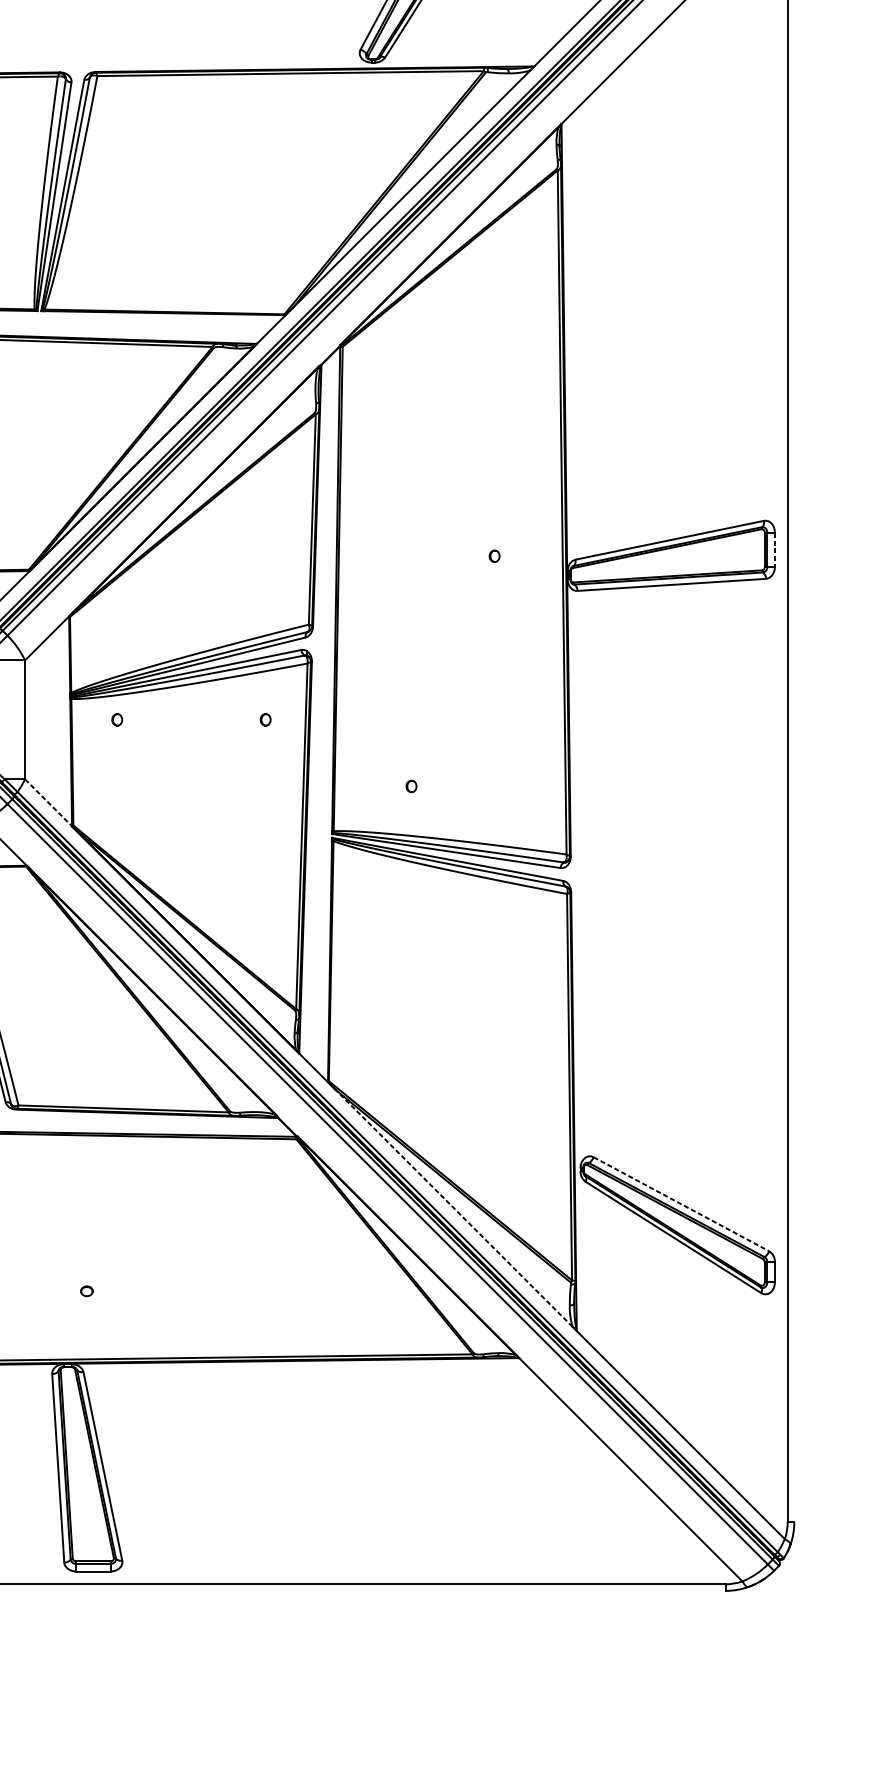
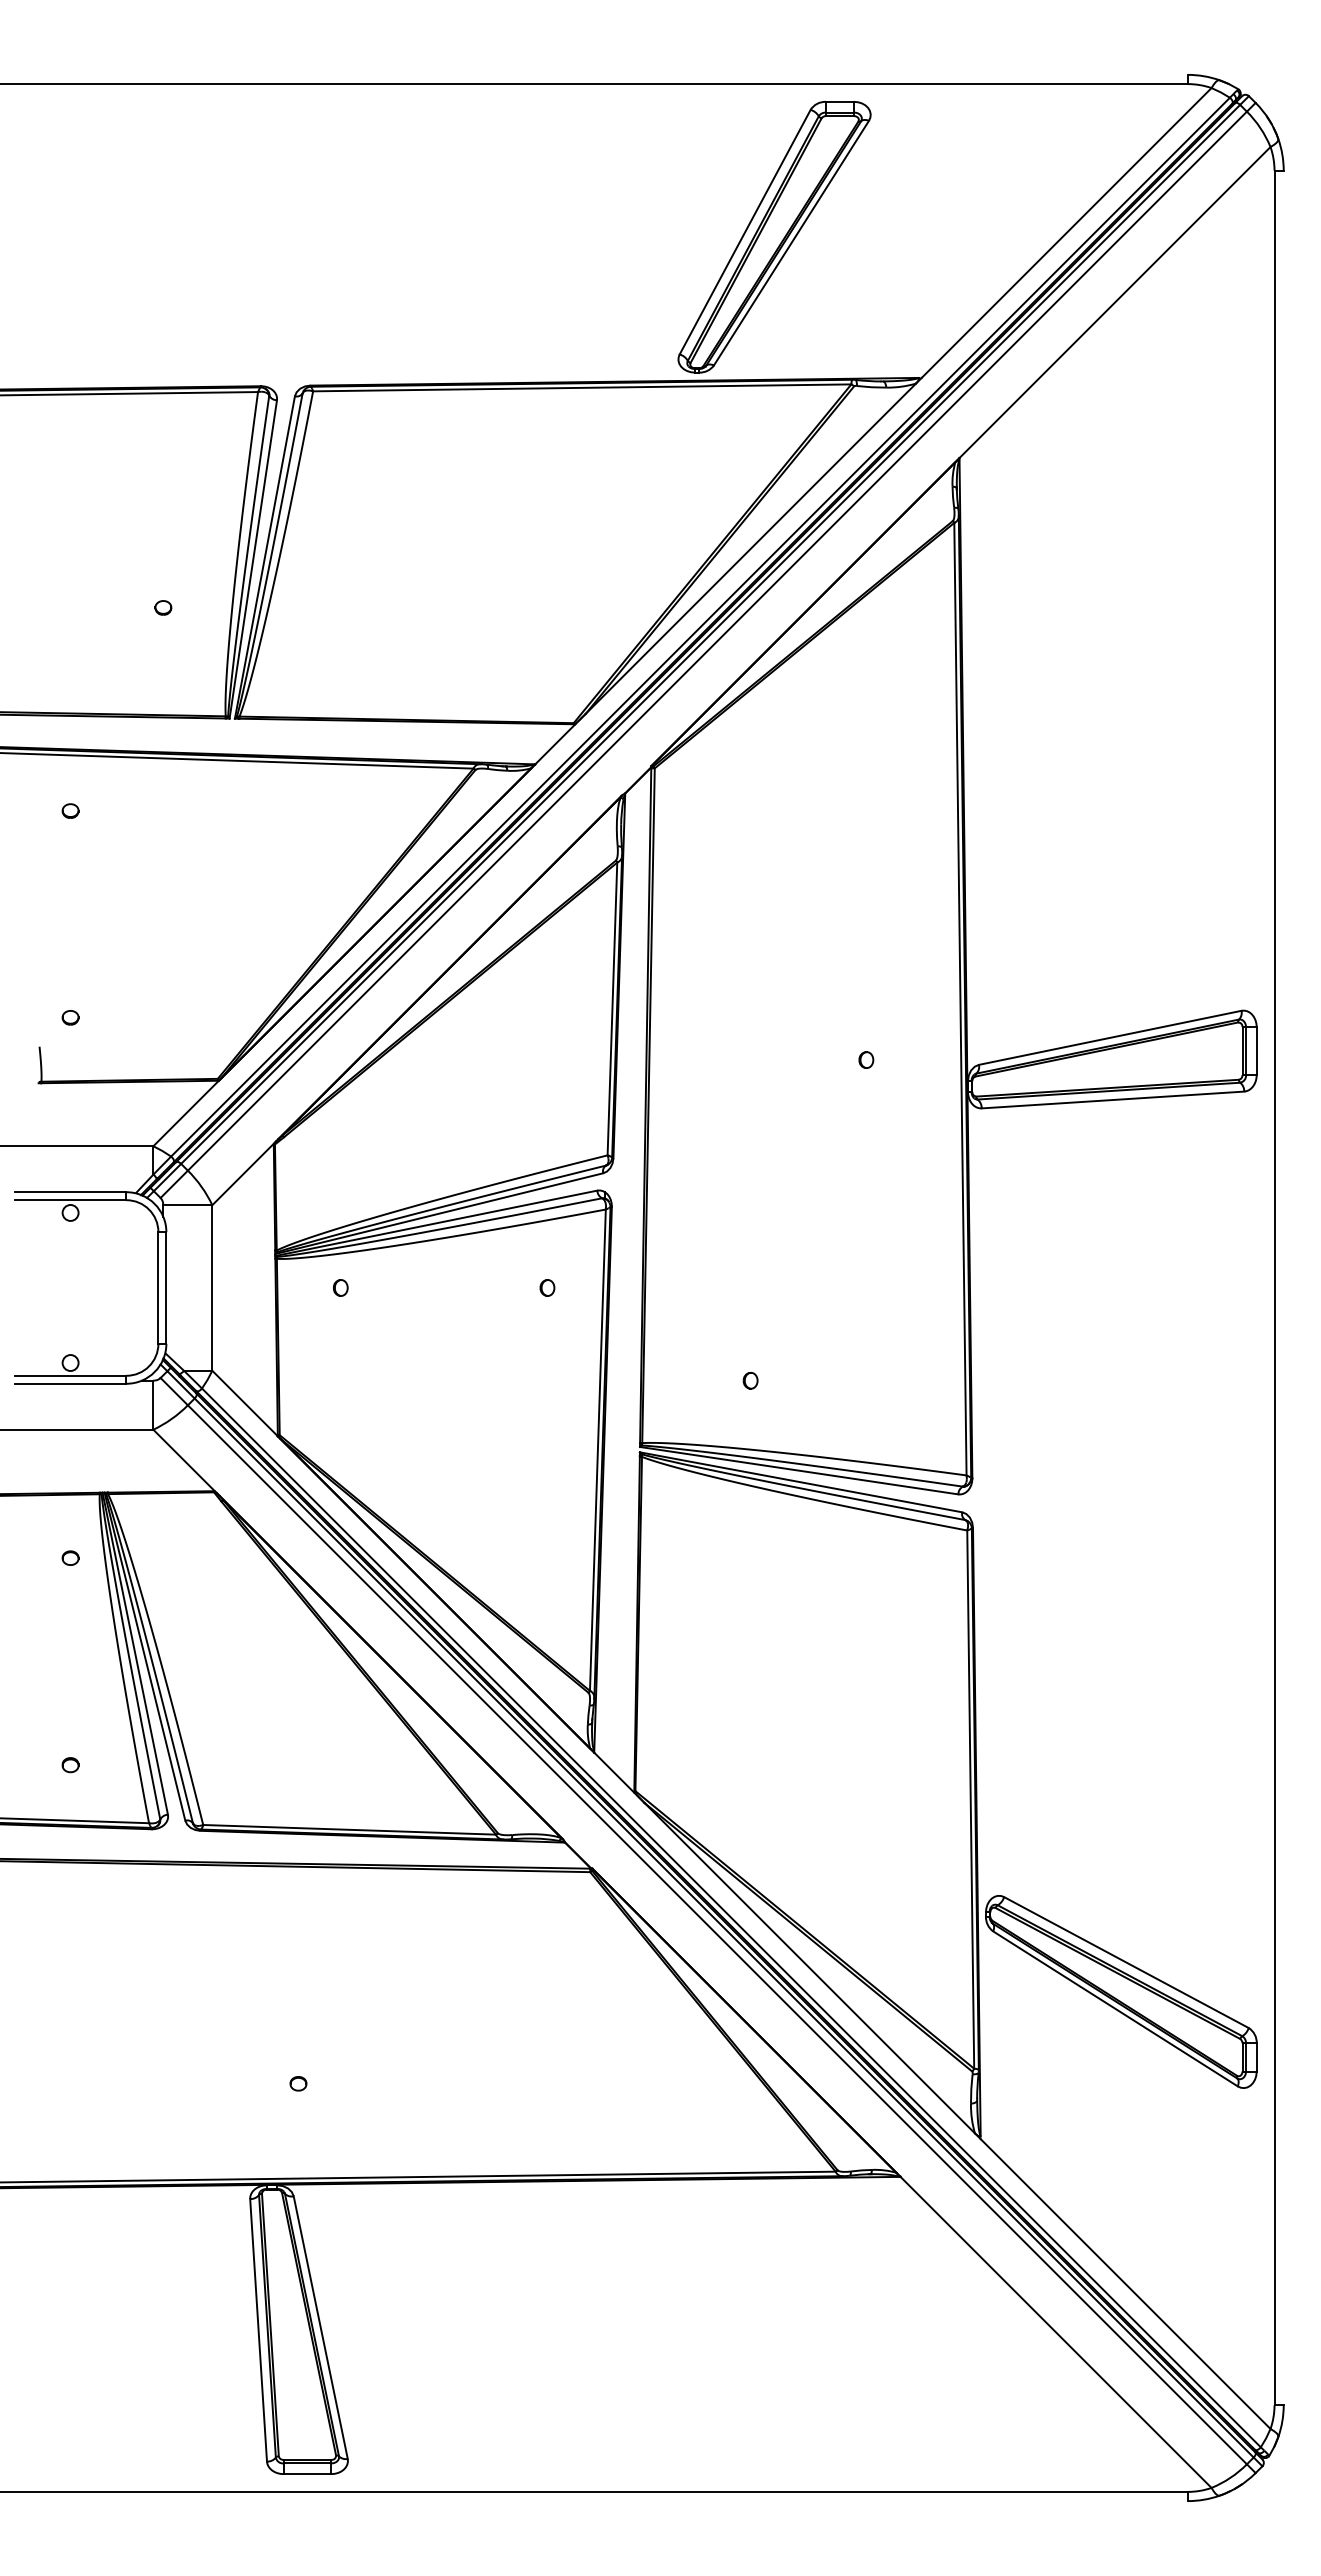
line: (774, 550) -> (1256, 1051), dashed -> solid
line: (48, 802) -> (245, 1403), dashed -> solid
line: (681, 1204) -> (1126, 1962), dashed -> solid
line: (453, 1207) -> (809, 1967), dashed -> solid

